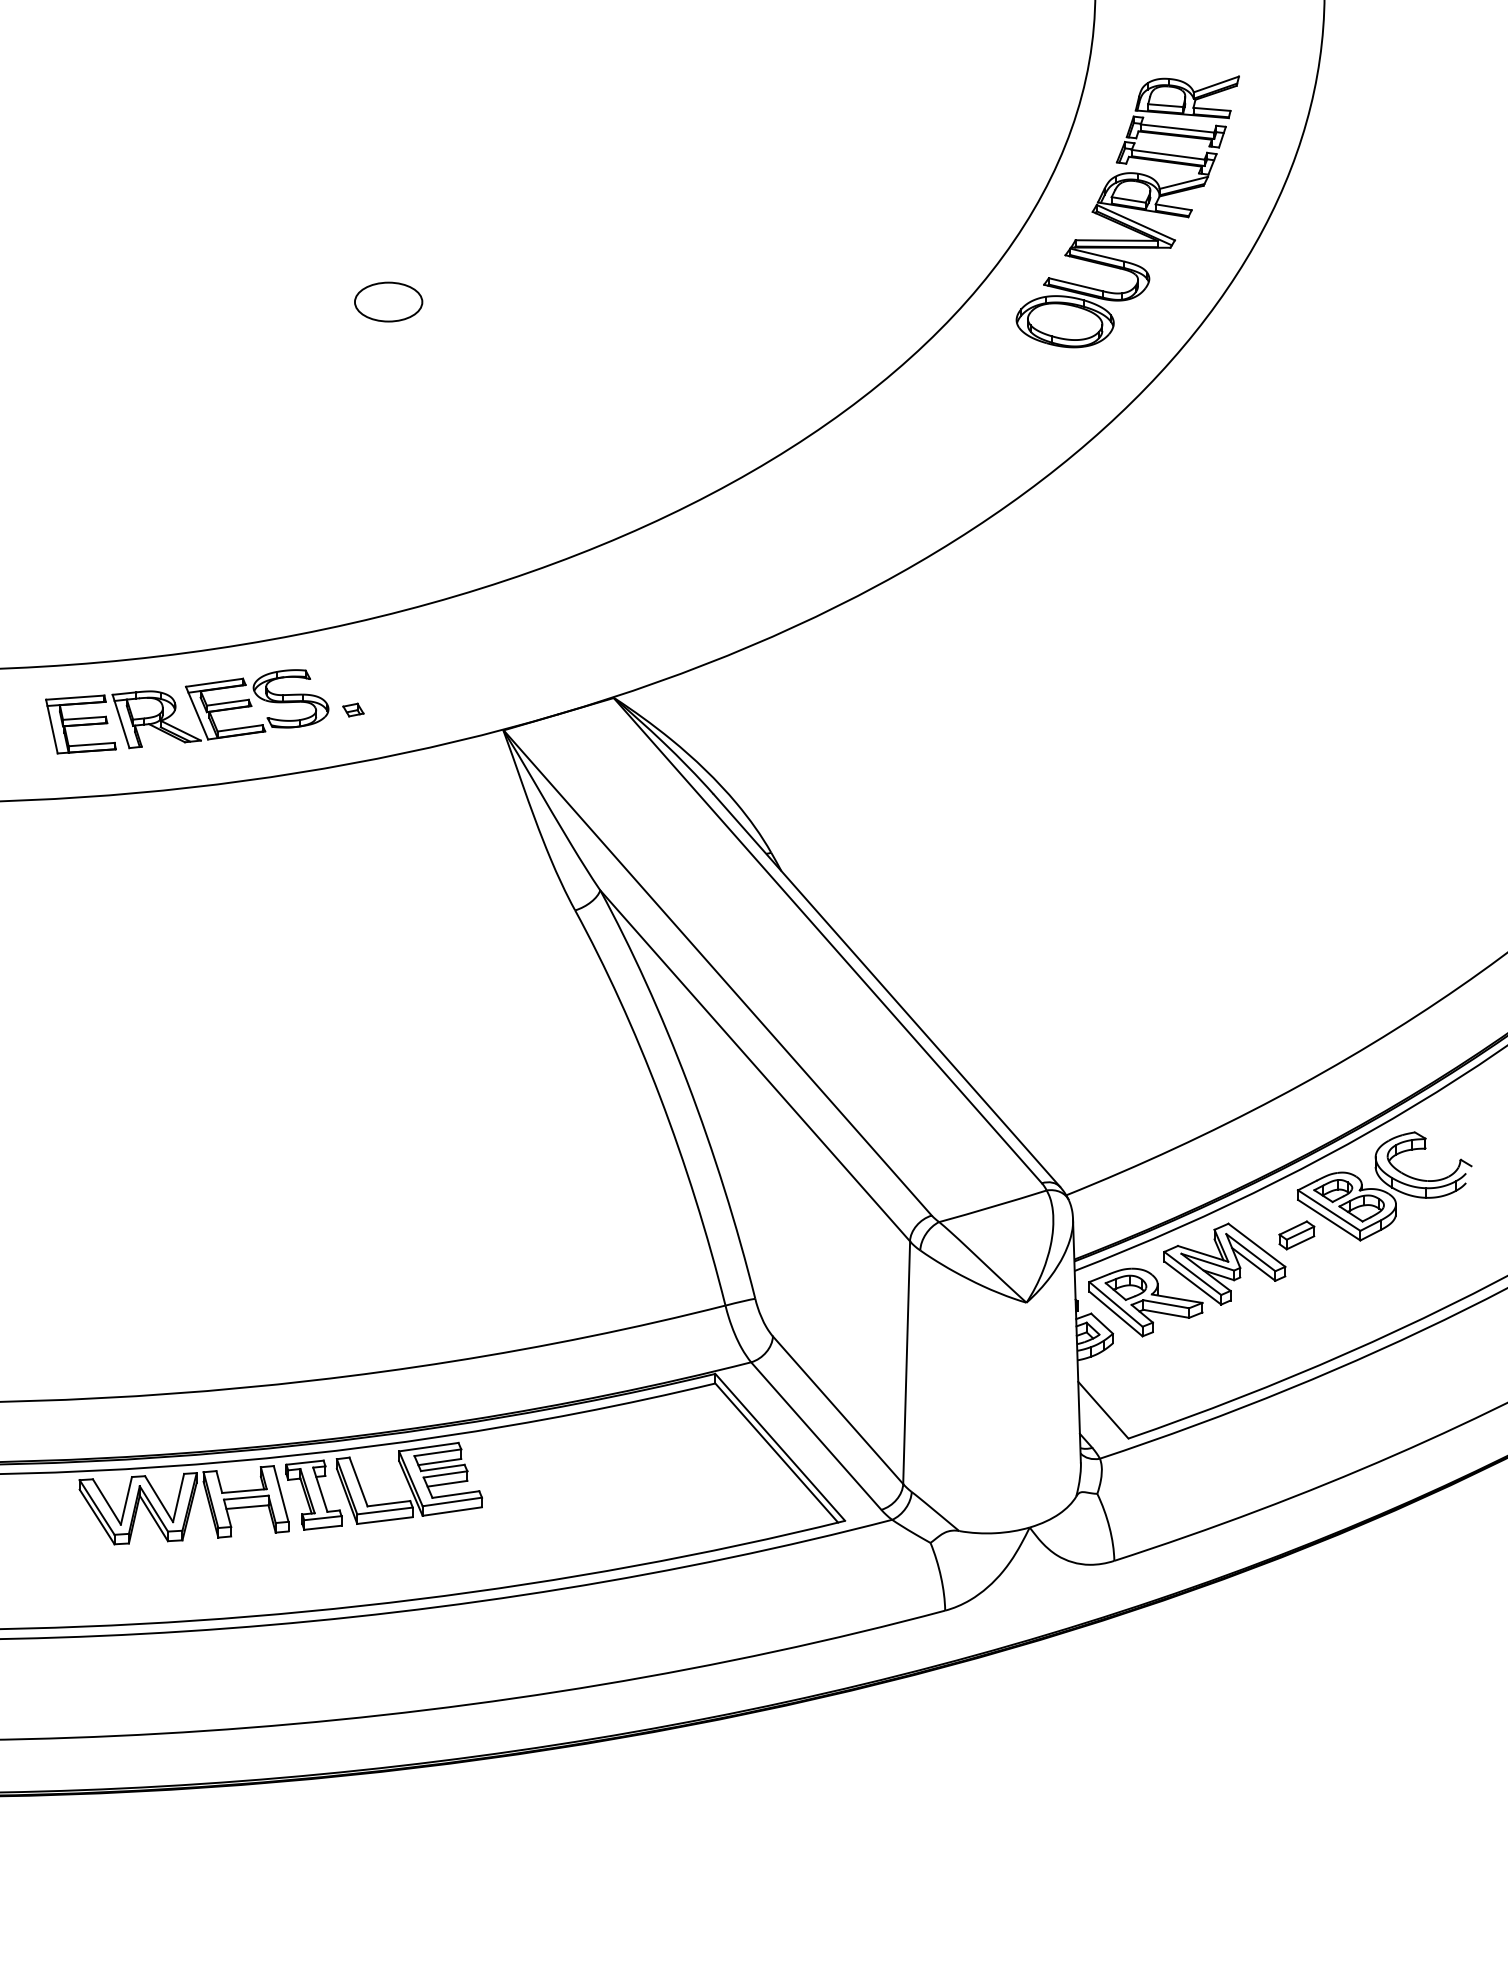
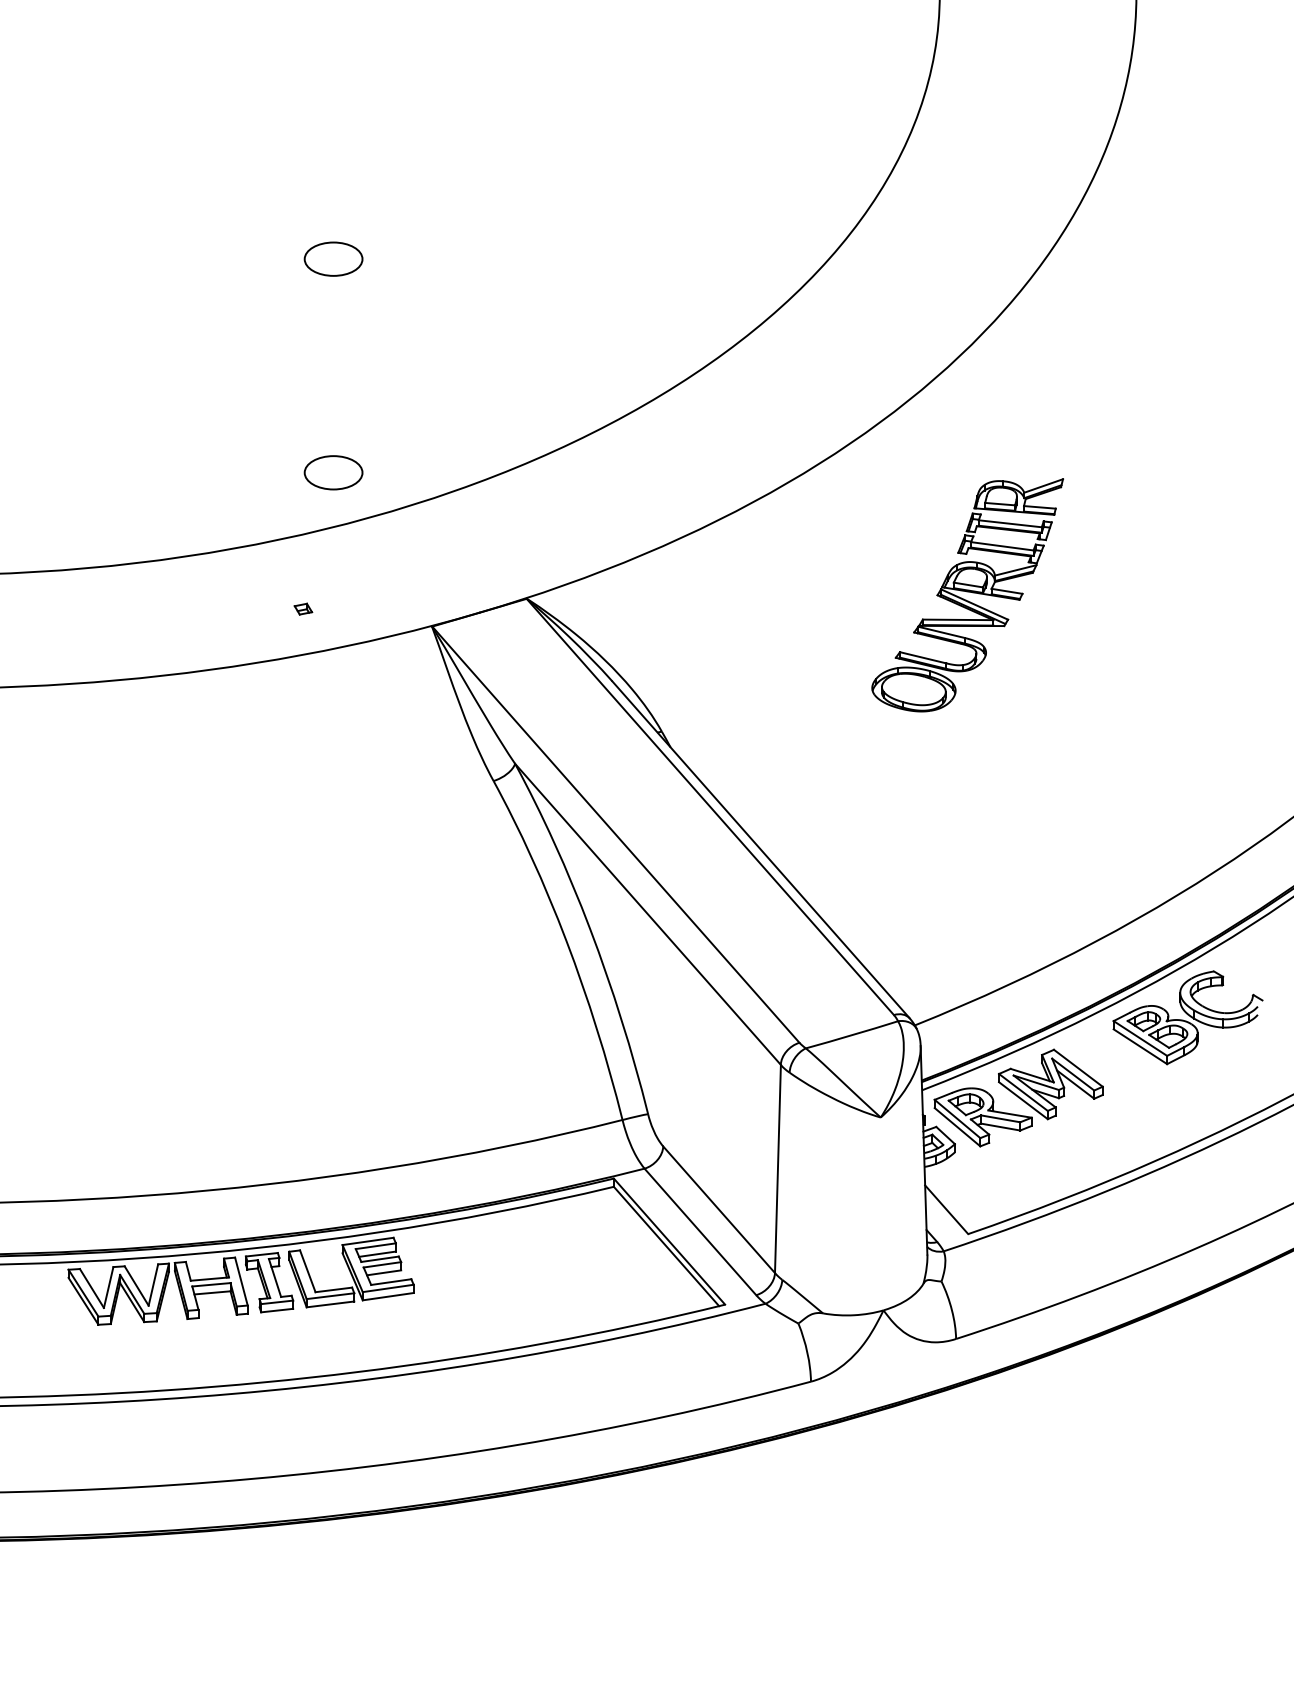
part: (1127, 211) -> (967, 594), moved
part: (388, 550) -> (333, 472), added
part: (193, 707) -> (166, 606), removed
part: (1296, 1235) -> (1112, 1059), removed

